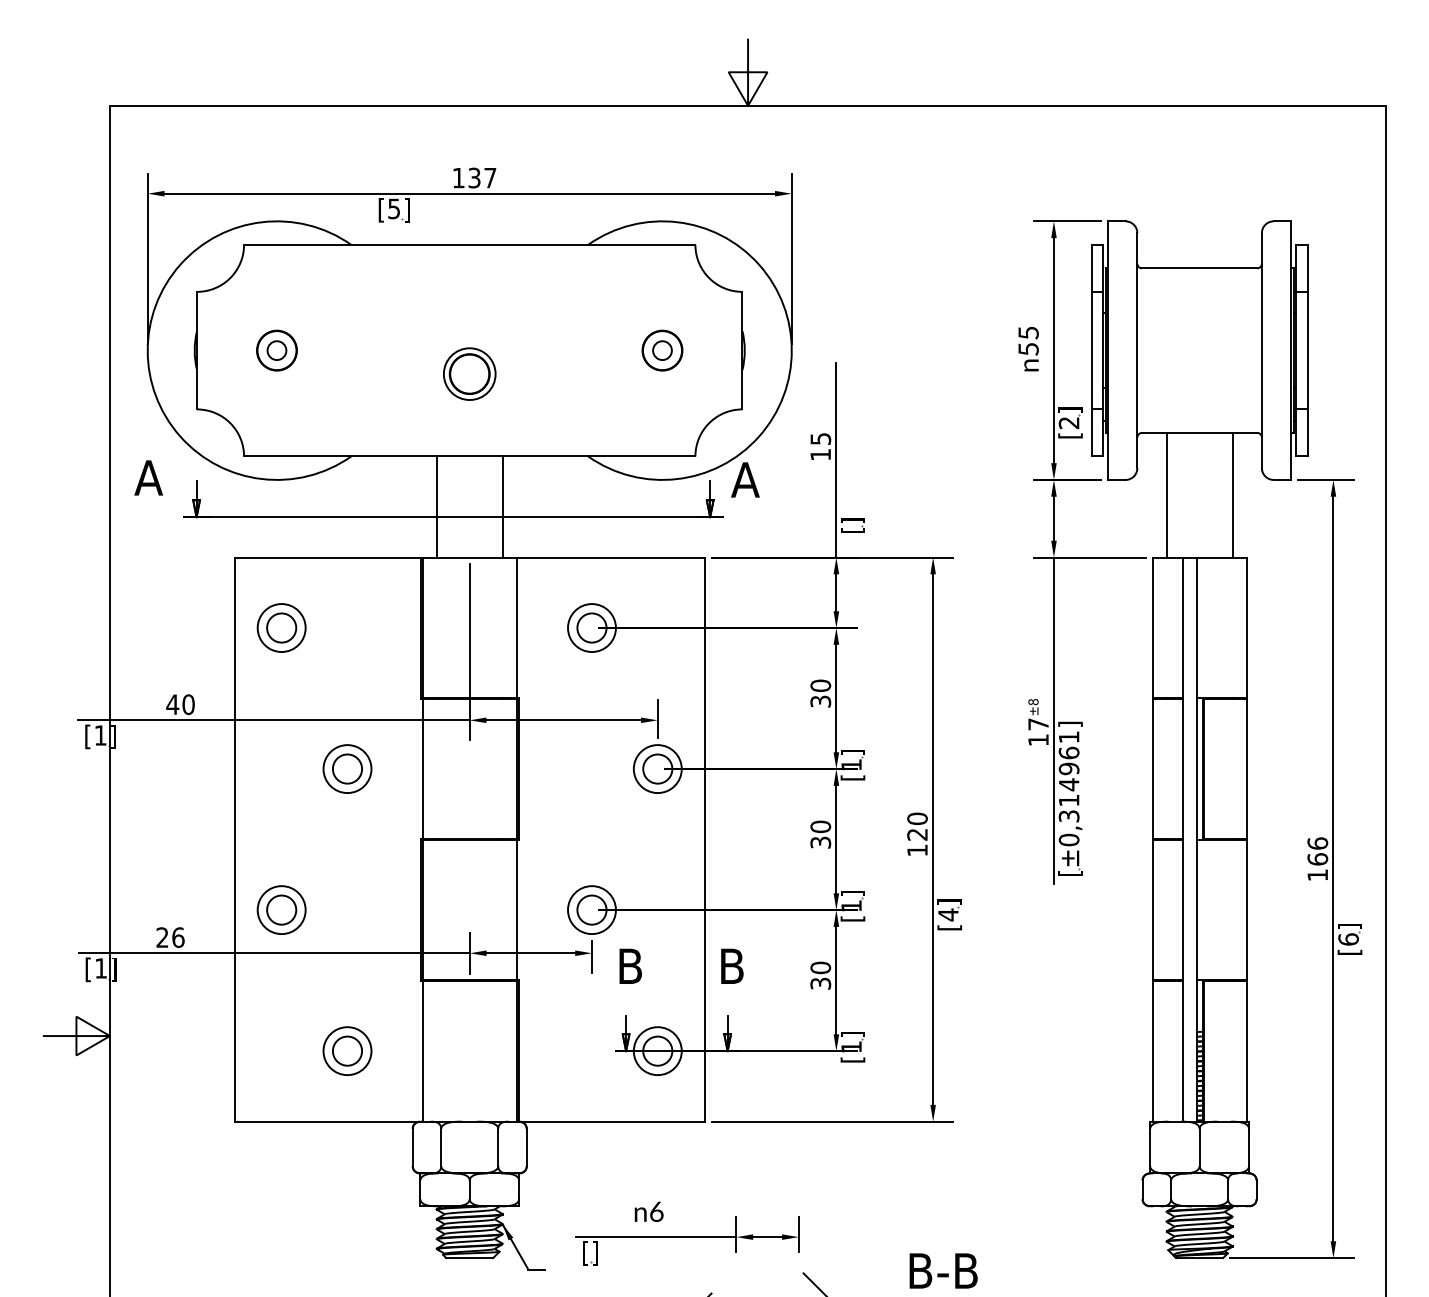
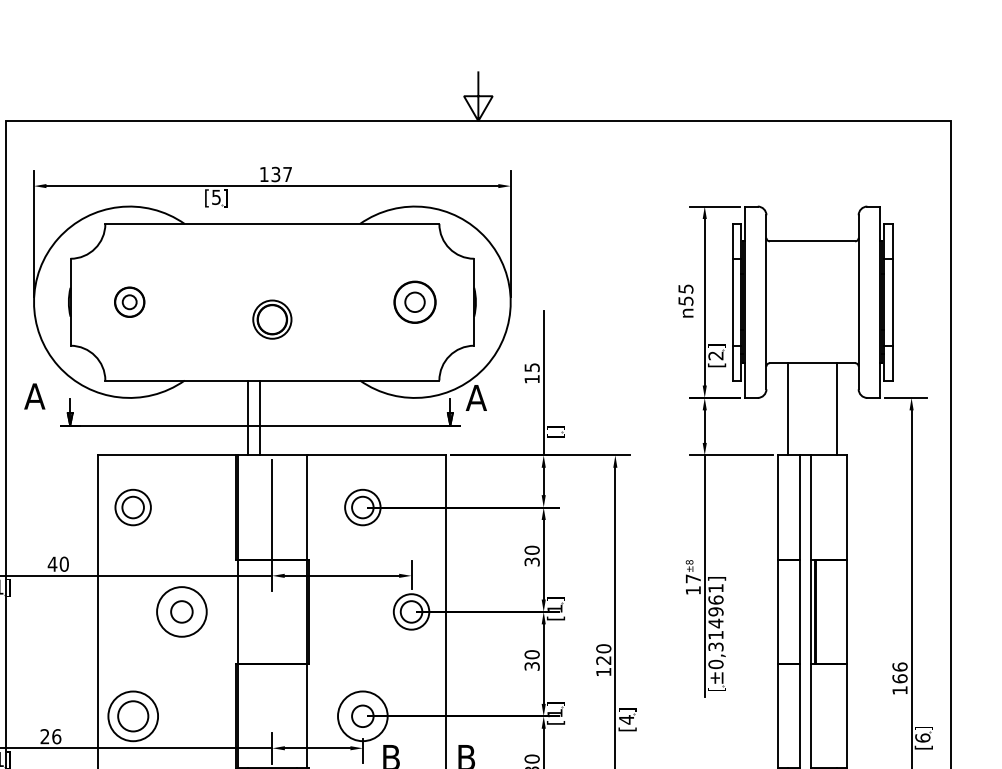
part: (662, 350) -> (415, 302), size x1.4
line: (502, 506) -> (260, 417), moved
circle: (347, 769) -> (181, 612), size x1.4
part: (281, 909) -> (133, 715), size x1.4
circle: (591, 910) -> (362, 716), size x1.4

